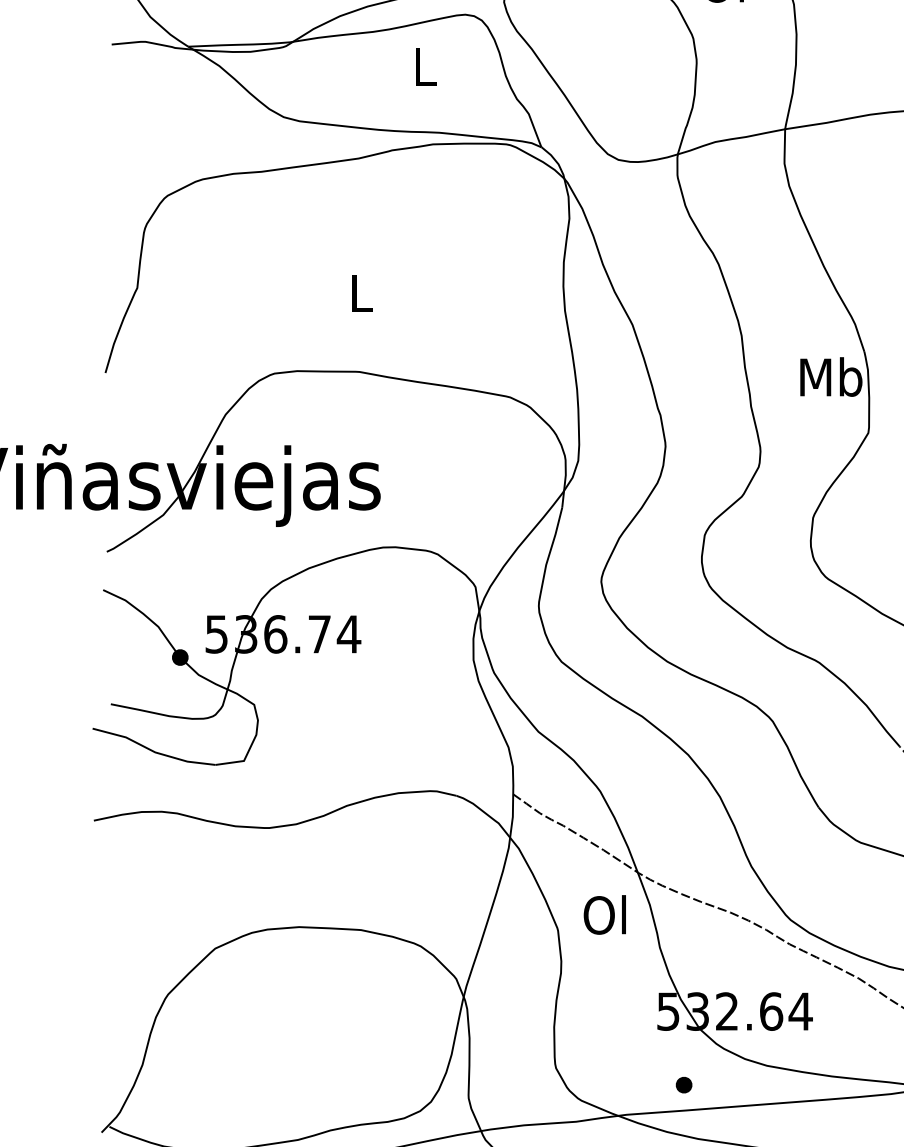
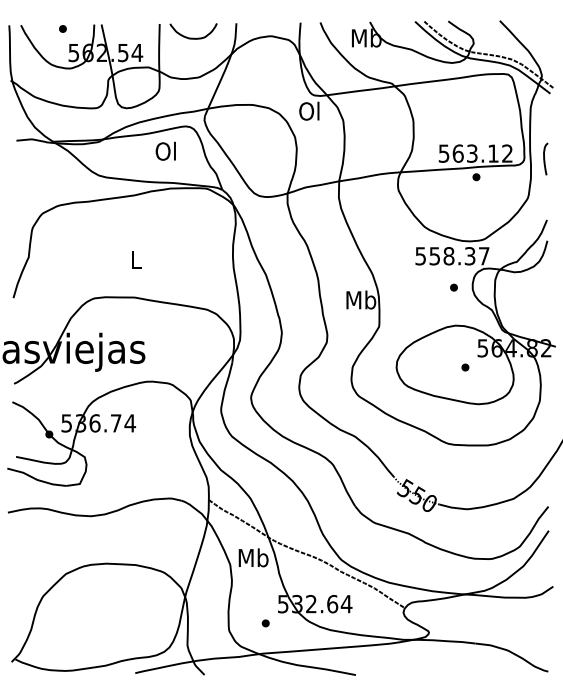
text: (422, 64) -> (165, 150), L -> Ol
text: (606, 914) -> (253, 557), Ol -> Mb
part: (683, 1085) -> (265, 623), moved

